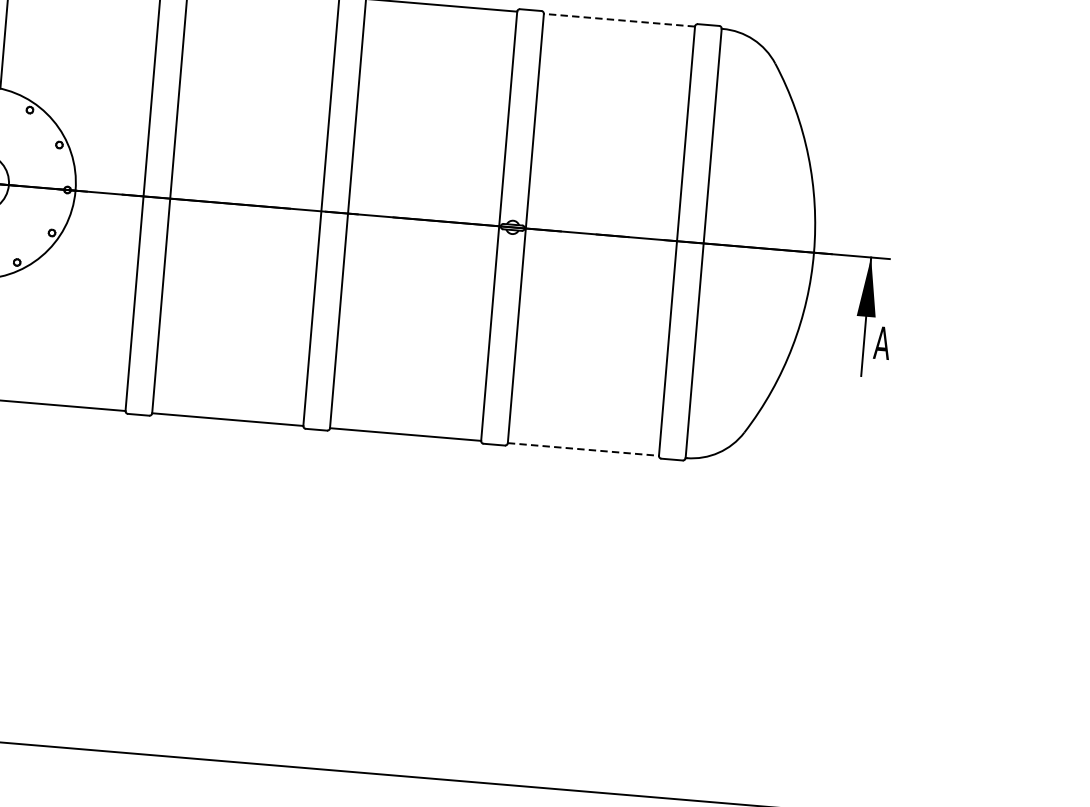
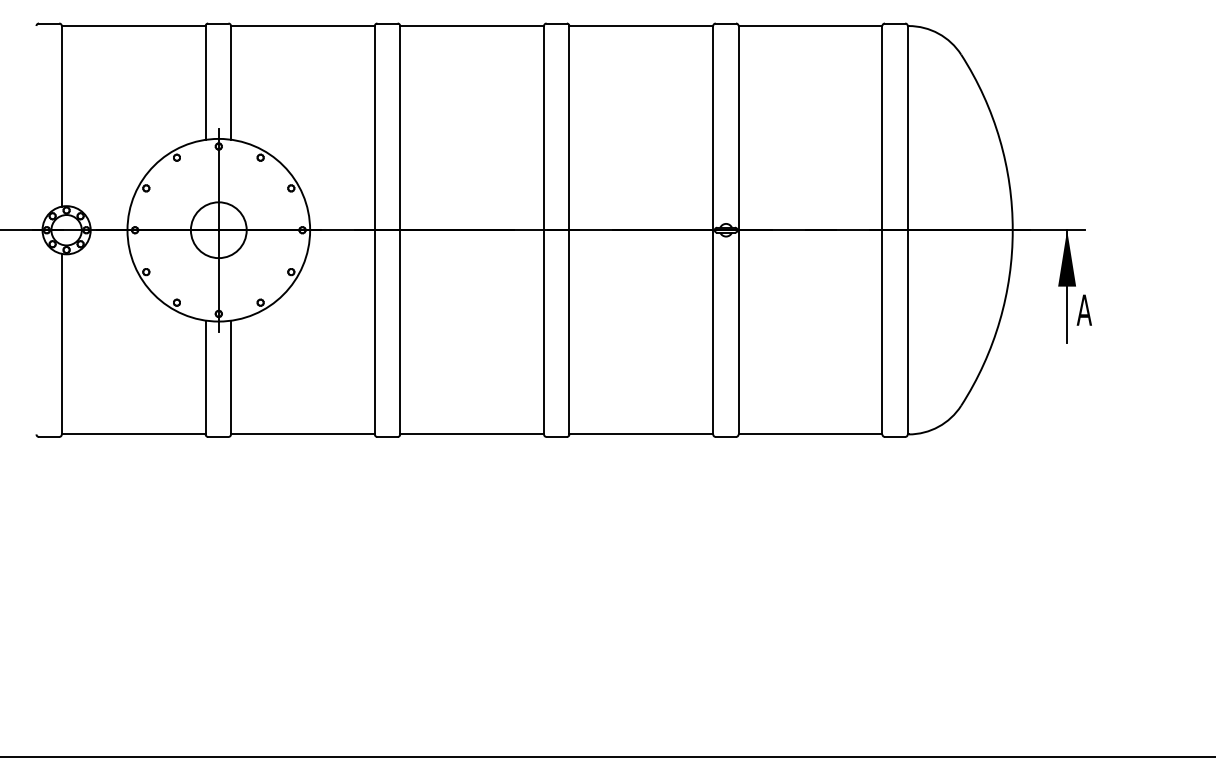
line: (619, 20) -> (810, 26), dashed -> solid
line: (583, 449) -> (810, 434), dashed -> solid

